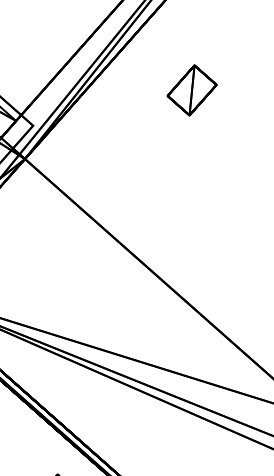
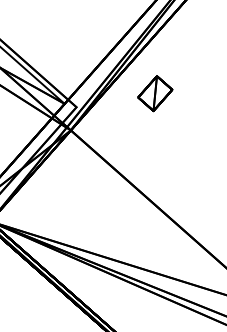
part: (192, 90) -> (155, 93), moved

